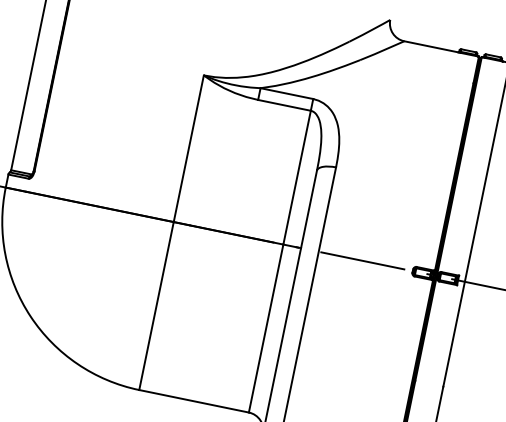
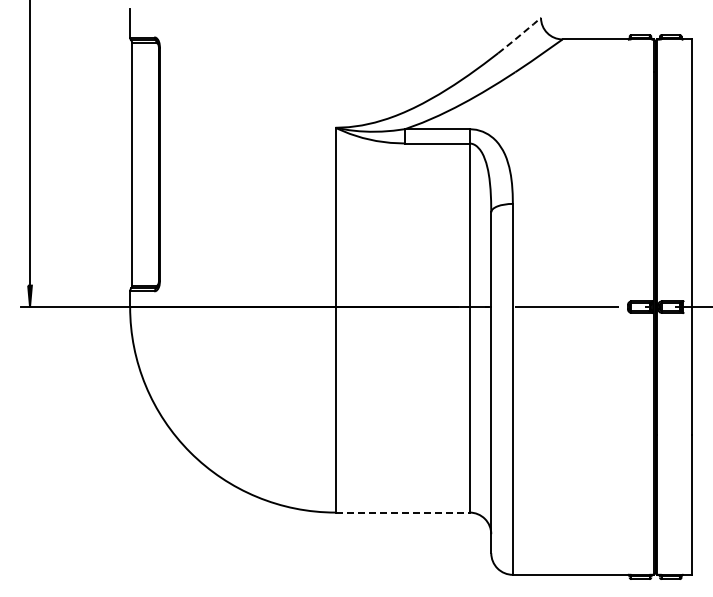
line: (369, 30) -> (519, 35), solid -> dashed
line: (194, 401) -> (403, 512), solid -> dashed

